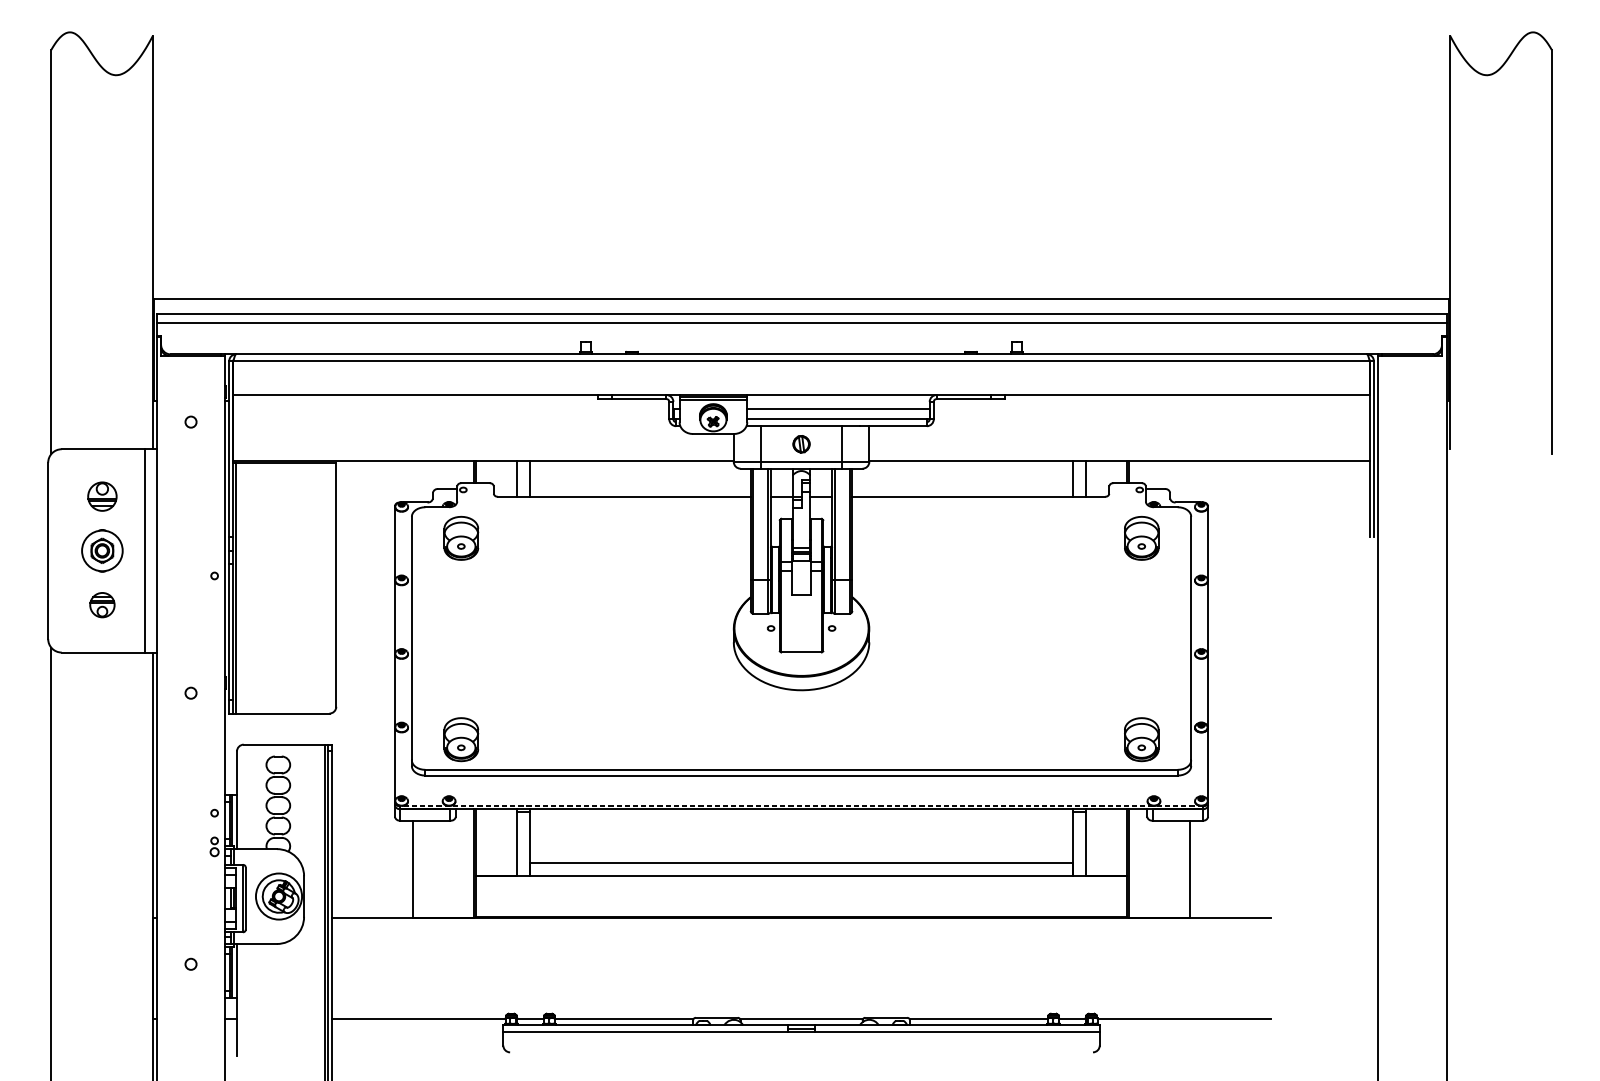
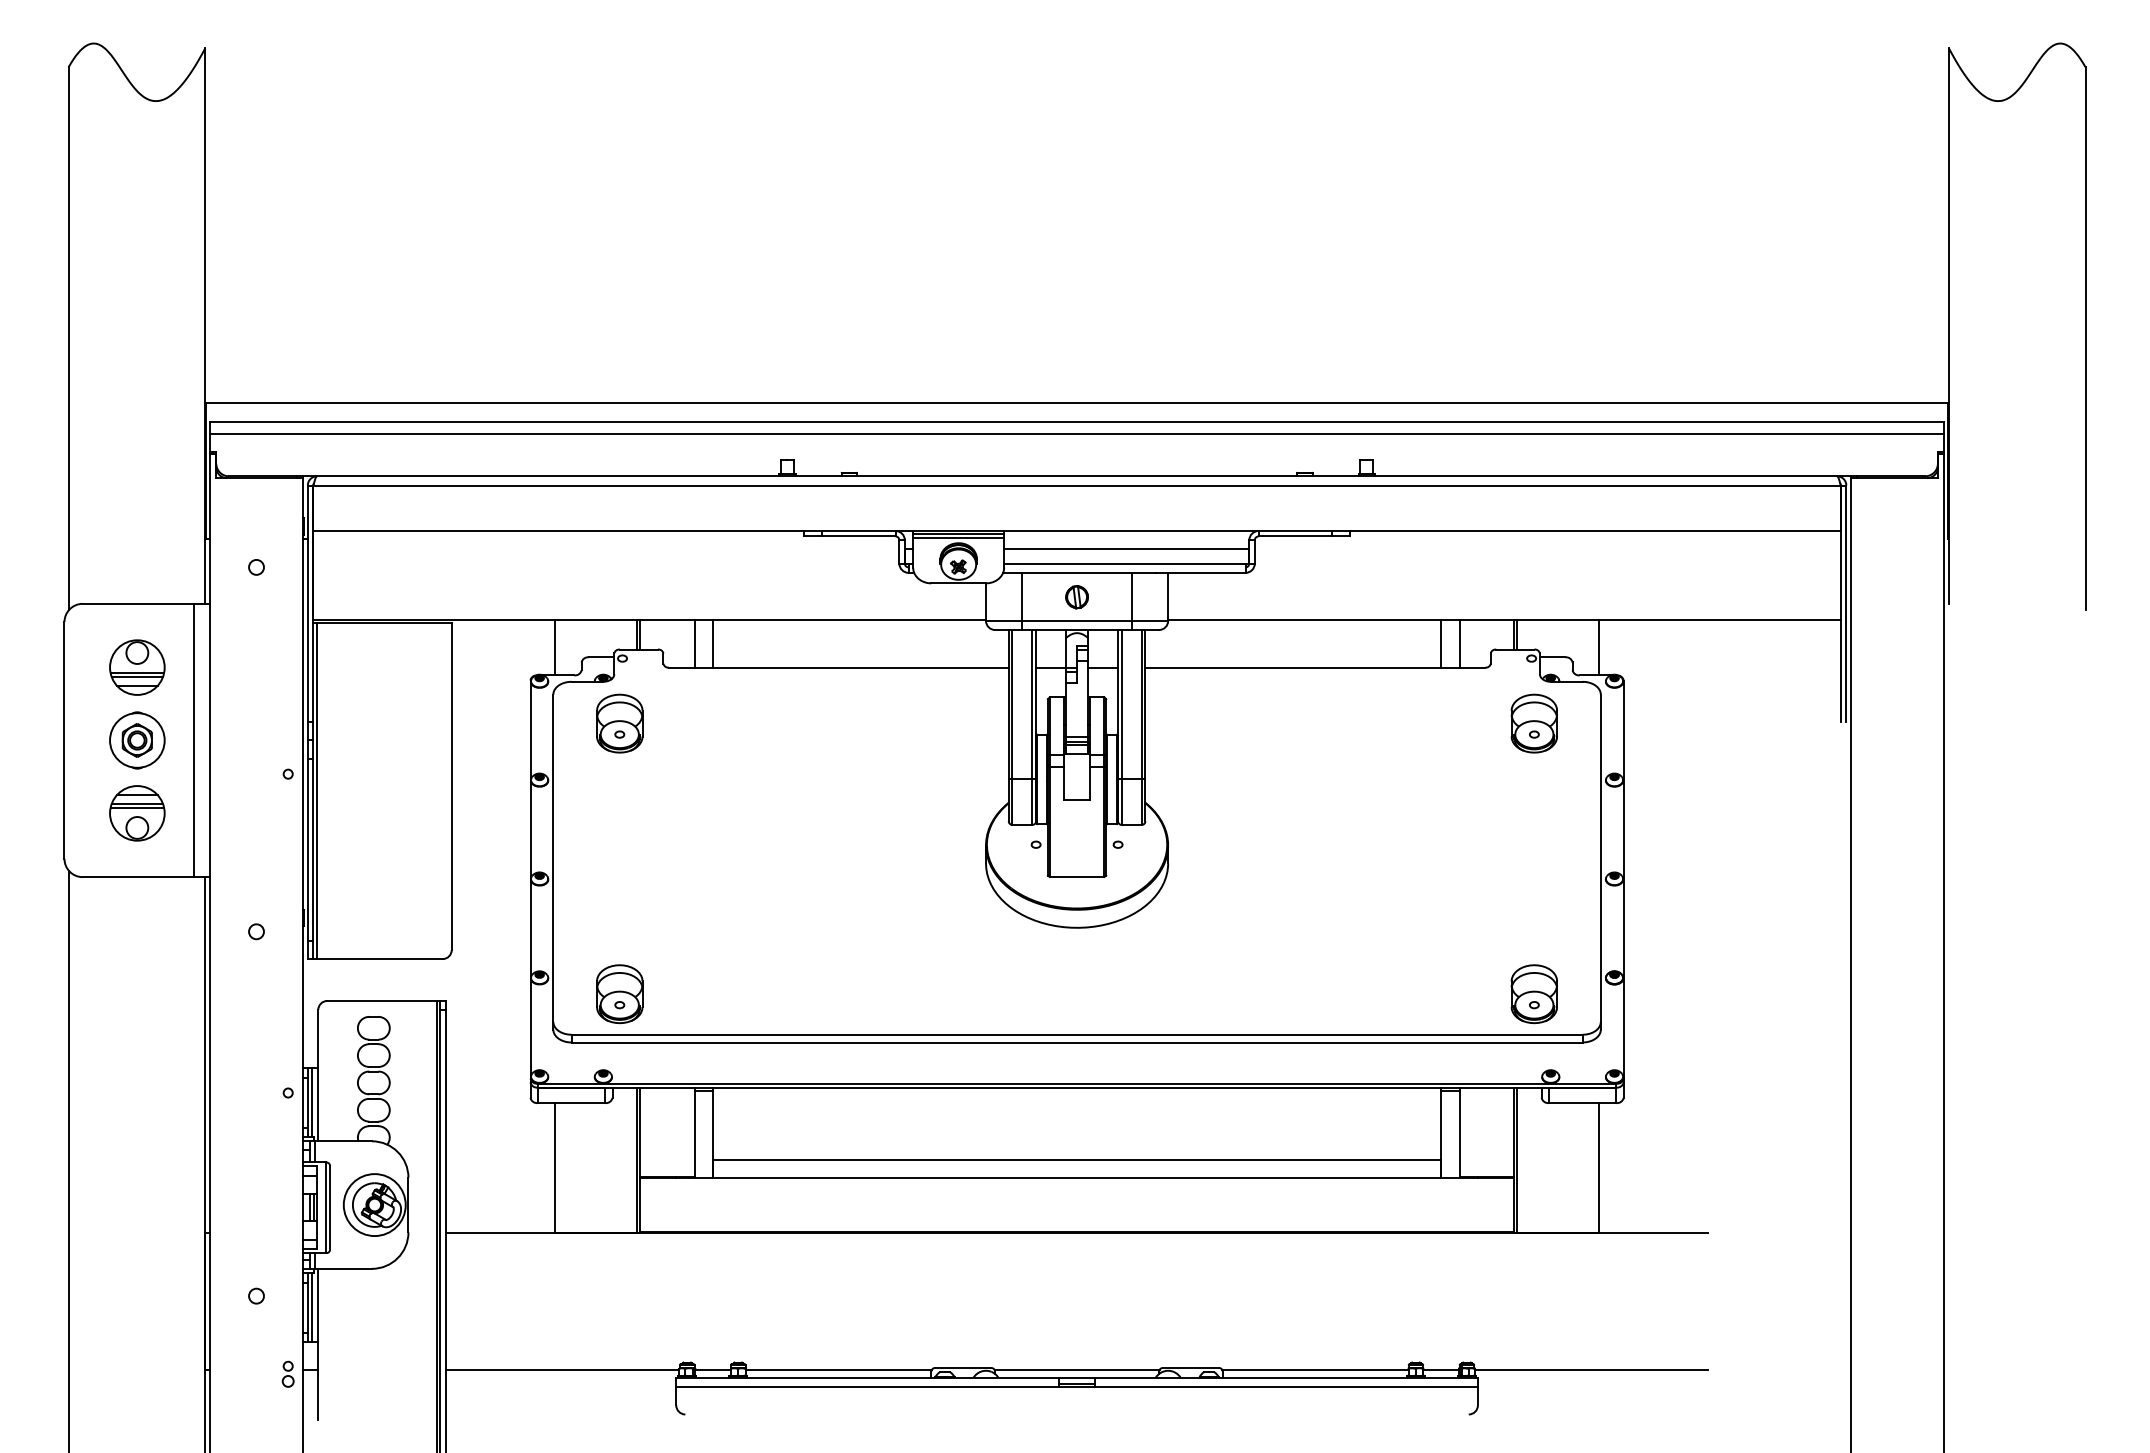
line: (413, 481) -> (555, 647), added
line: (1189, 481) -> (1598, 647), added
part: (102, 496) -> (137, 667), size x1.43
part: (102, 605) -> (137, 813), size x1.67
line: (801, 806) -> (1076, 1083), dashed -> solid
part: (214, 846) -> (287, 1373), moved

